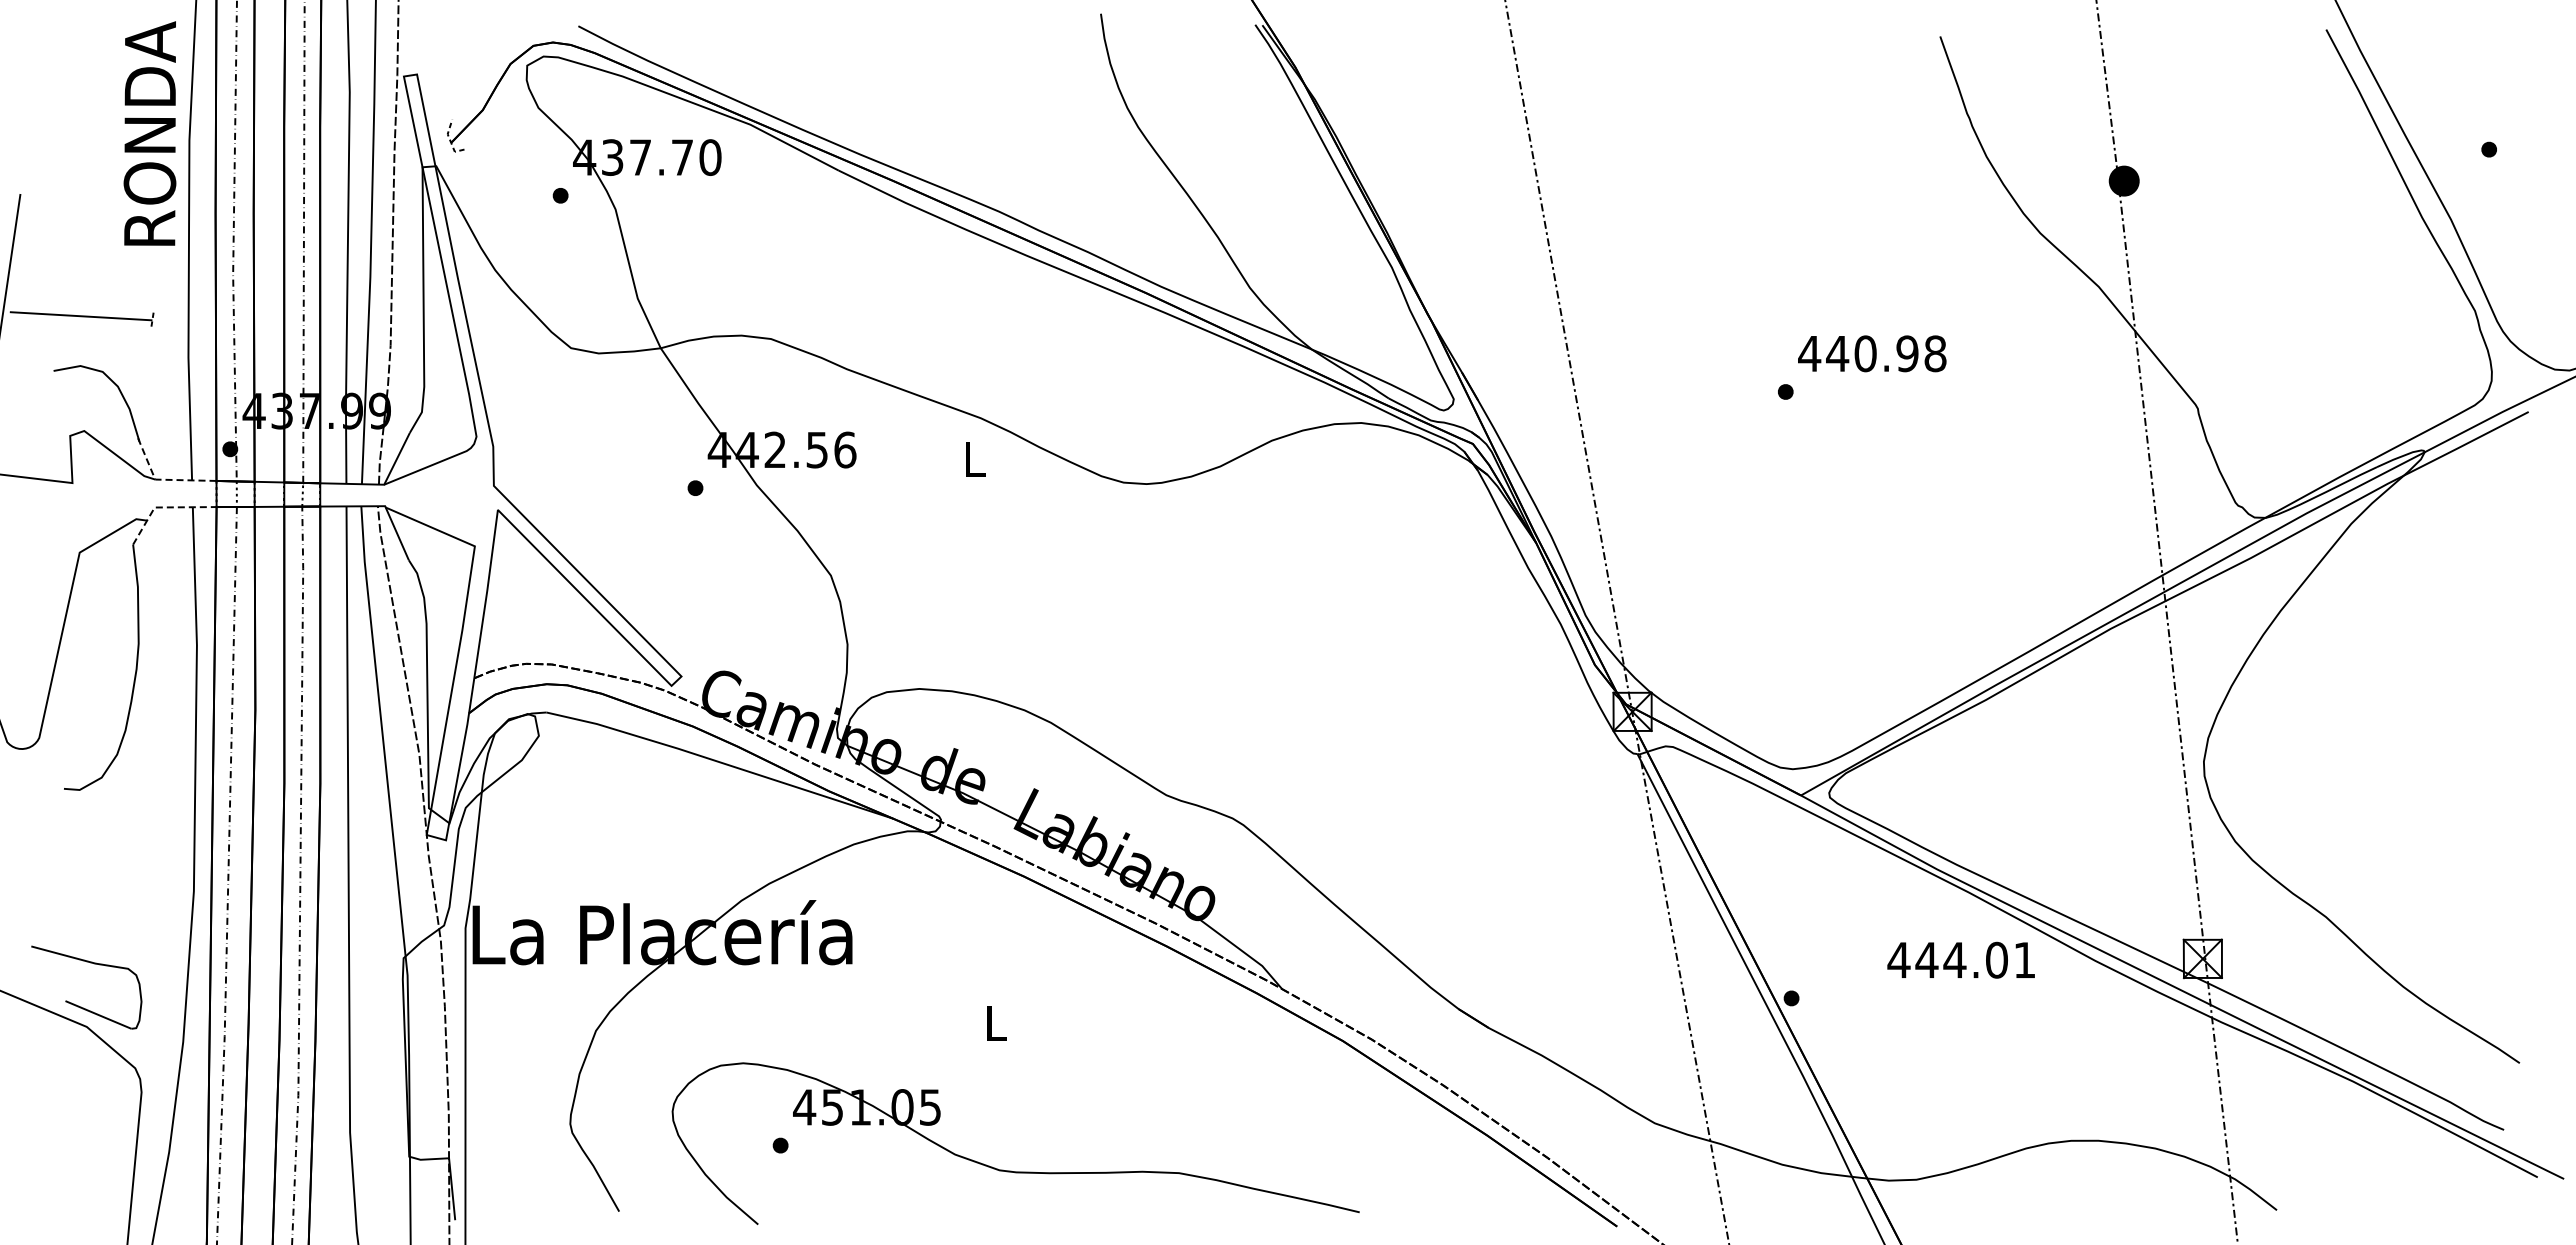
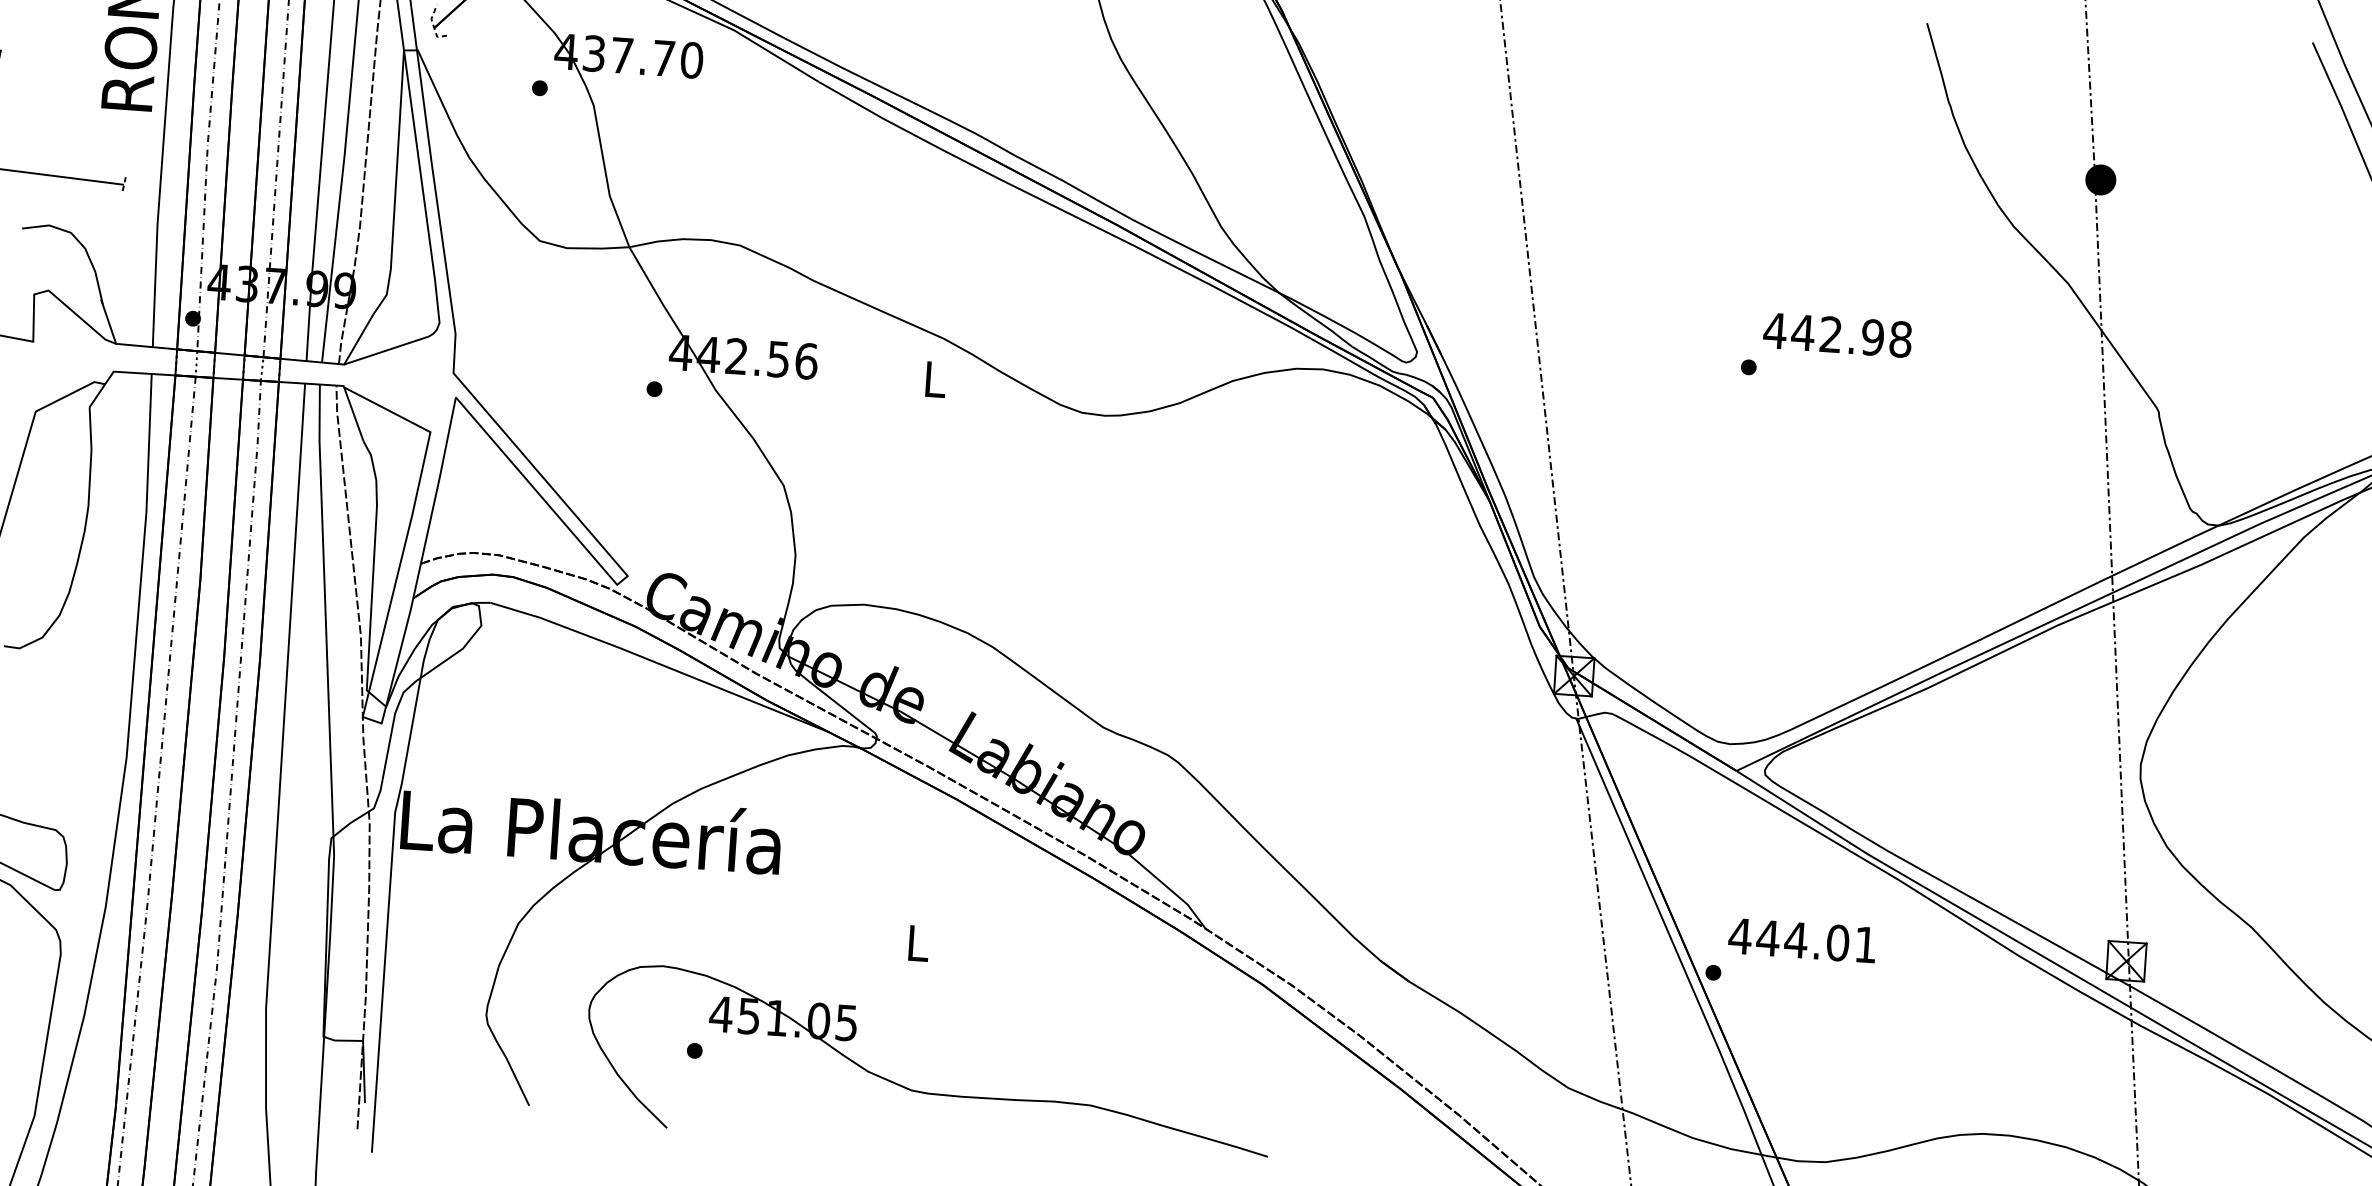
text: (1865, 353) -> (1830, 334), 440.98 -> 442.98
line: (162, 479) -> (123, 344), dashed -> solid
line: (163, 507) -> (122, 372), dashed -> solid
text: (1960, 959) -> (1801, 939), moved

